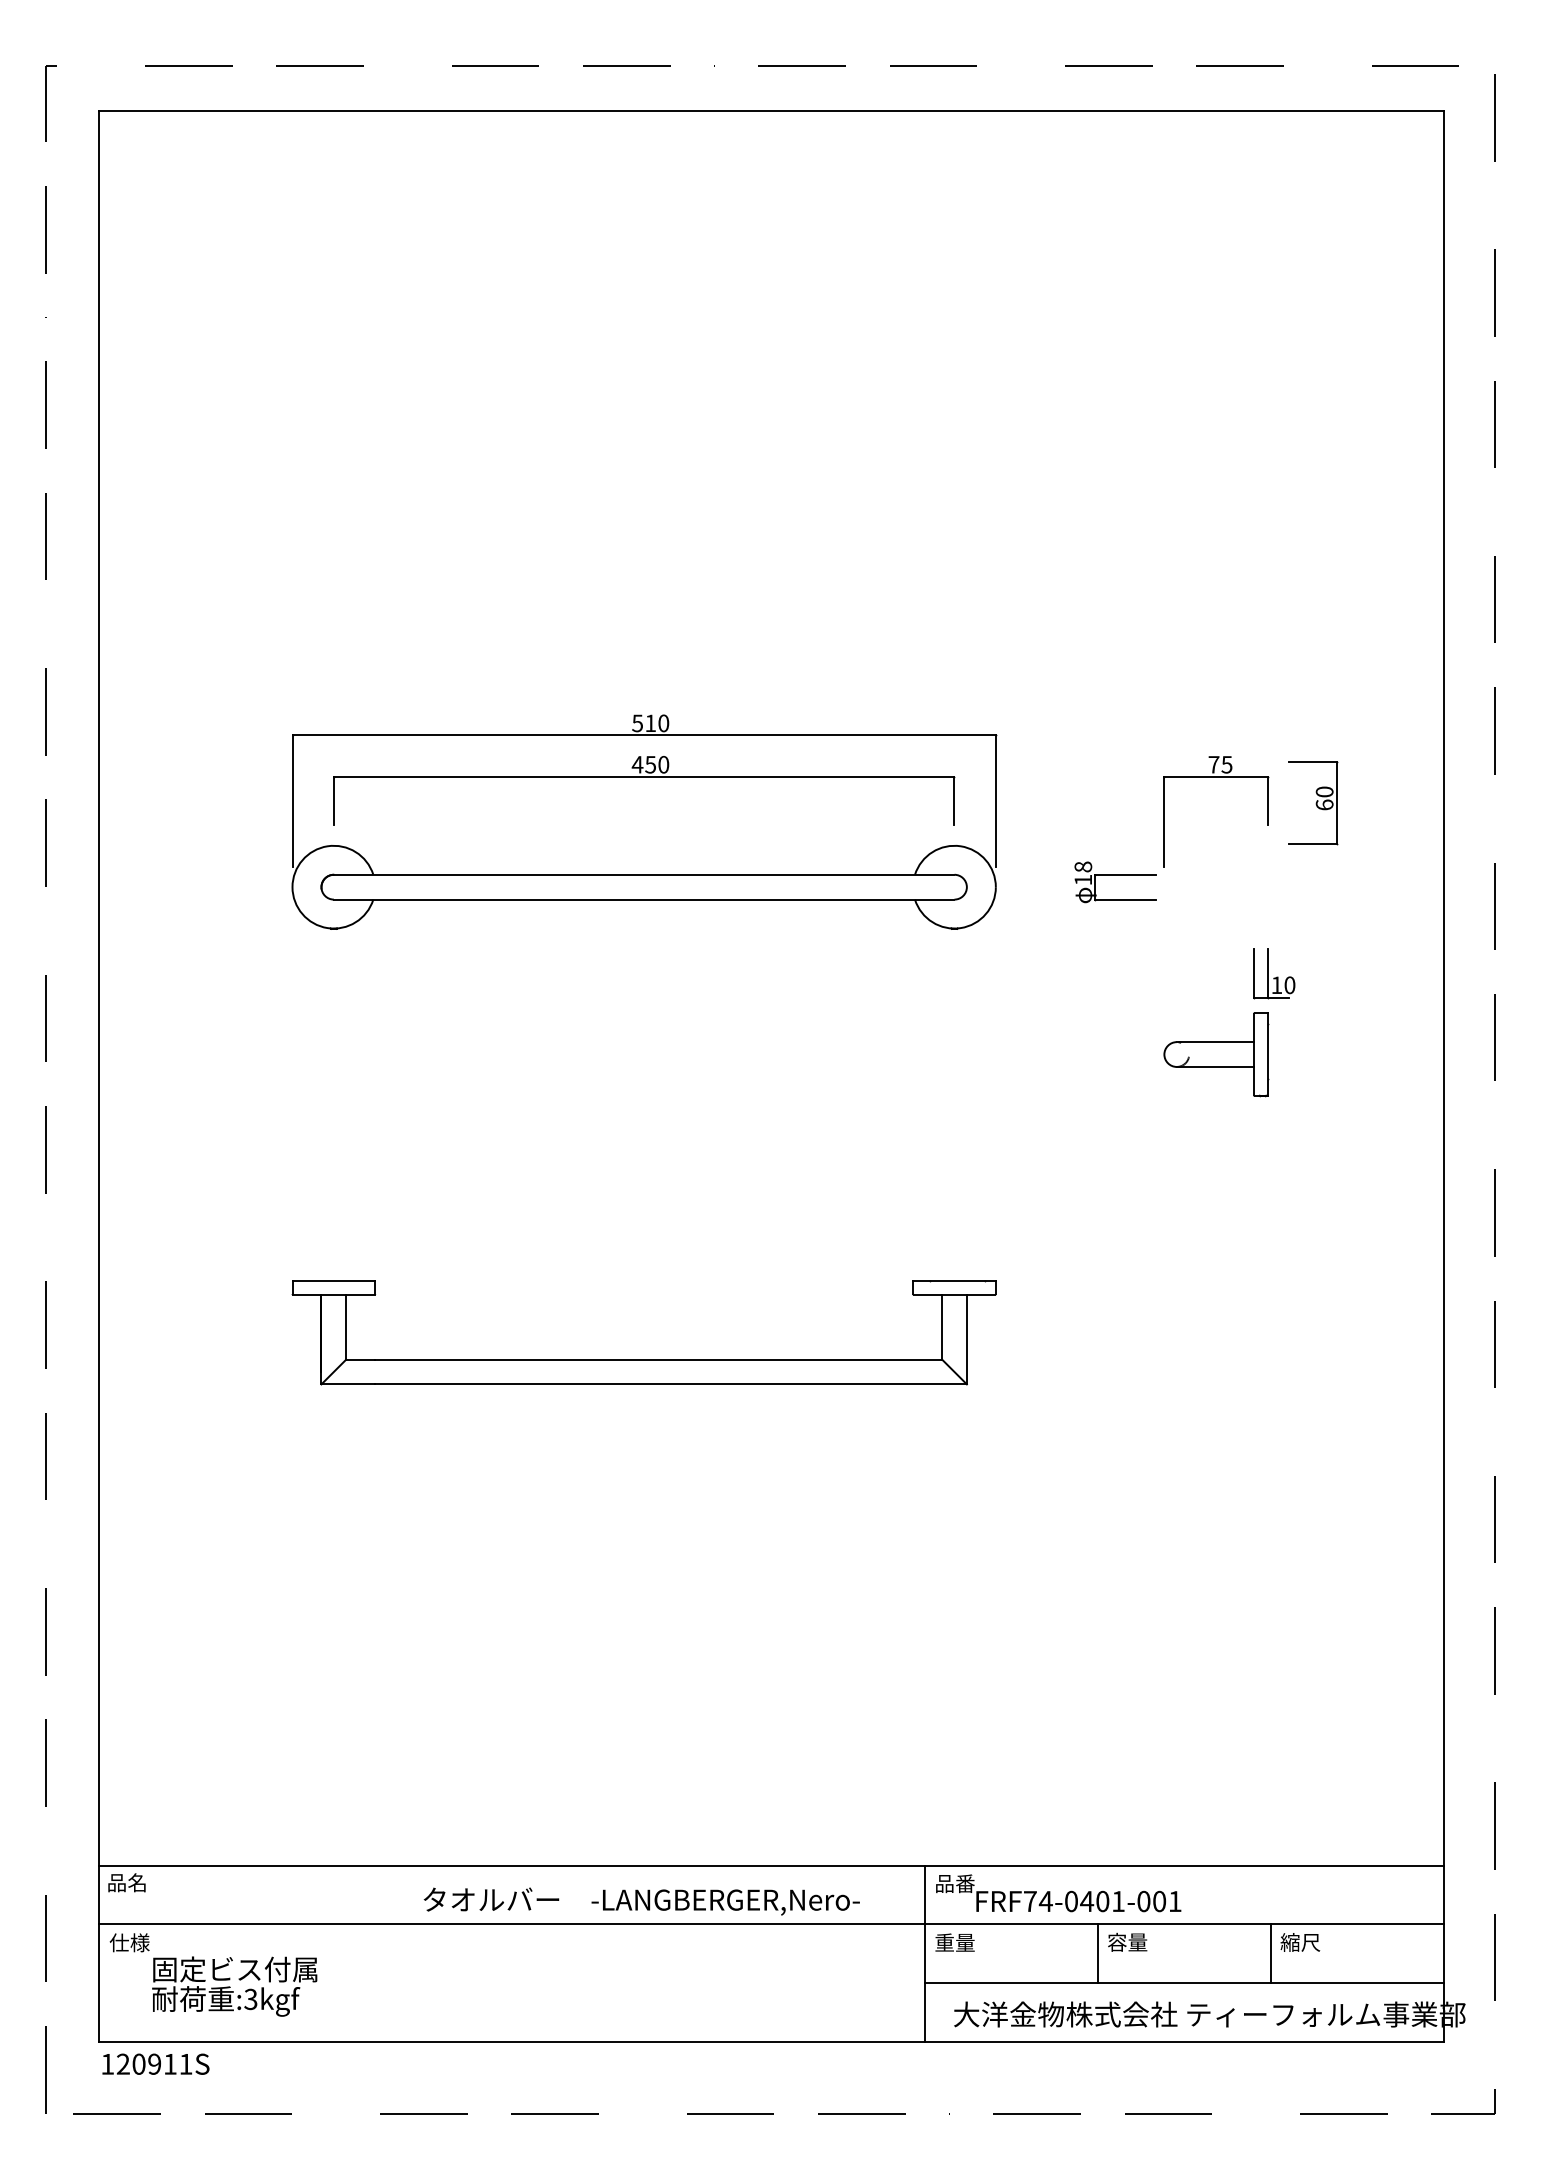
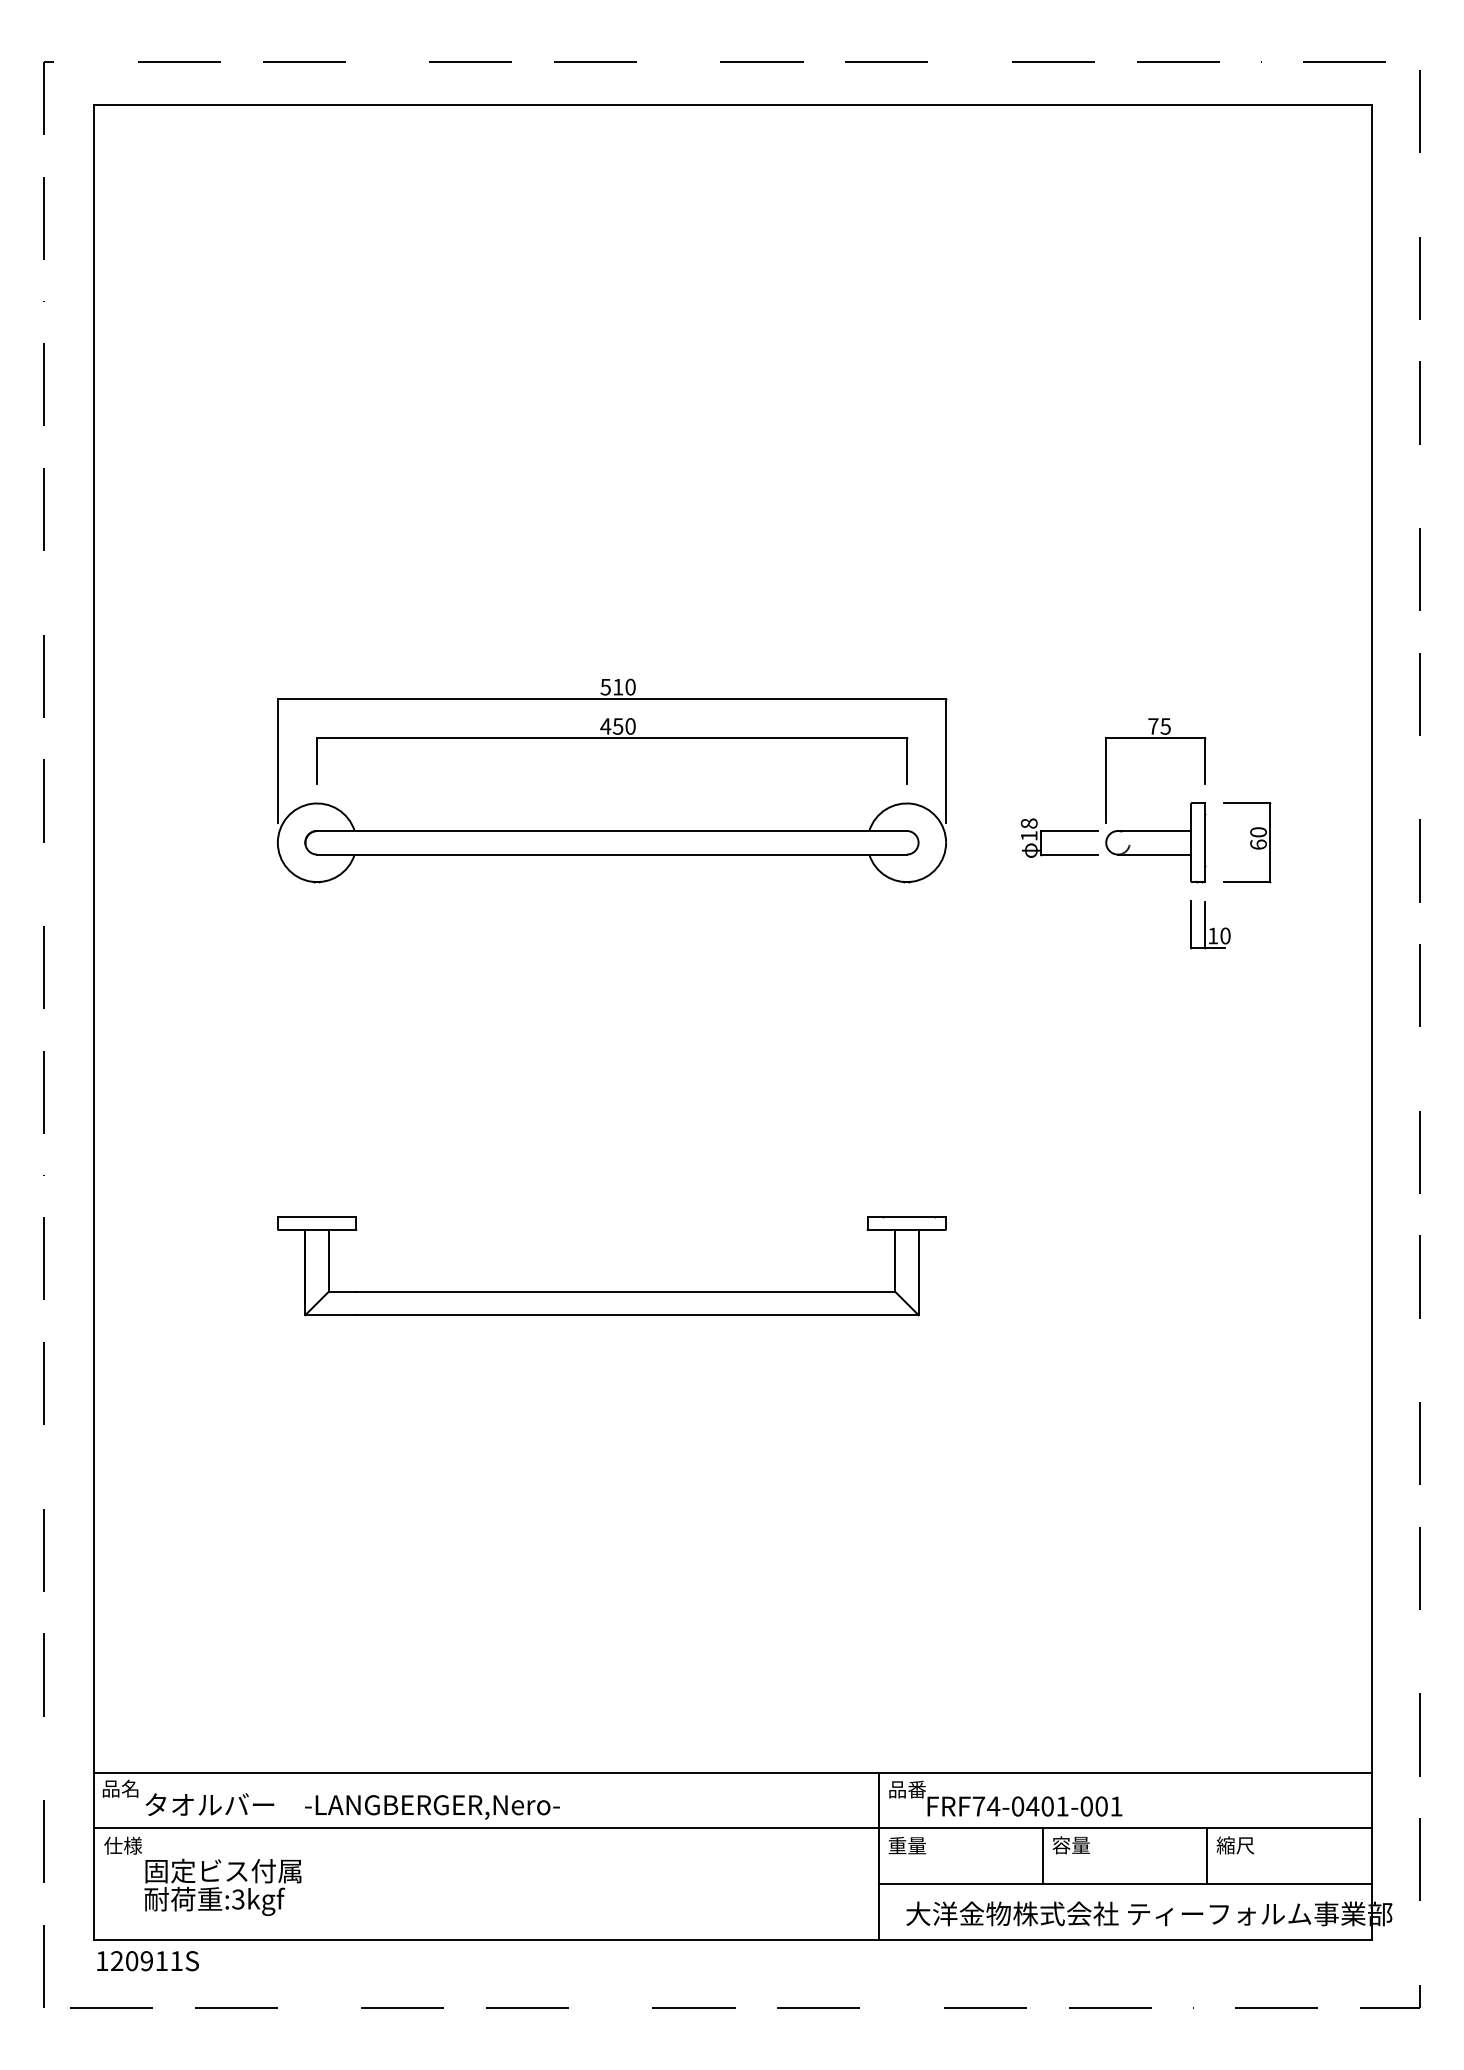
part: (1313, 802) -> (1247, 842), moved
part: (1216, 1054) -> (1155, 842), moved
text: (641, 1901) -> (352, 1806), moved

